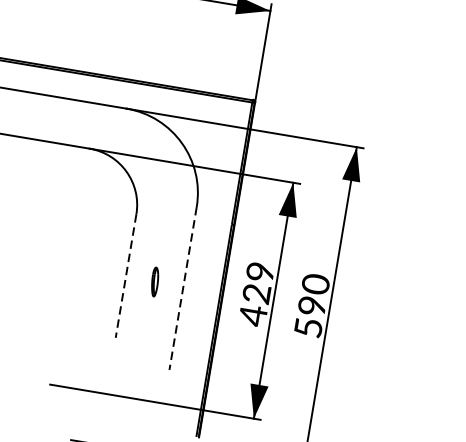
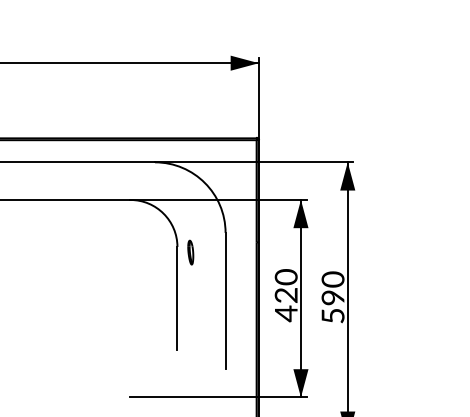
text: (260, 272) -> (286, 277), 429 -> 420
line: (126, 275) -> (177, 298), dashed -> solid
part: (154, 281) -> (190, 252), moved
line: (182, 289) -> (225, 301), dashed -> solid

